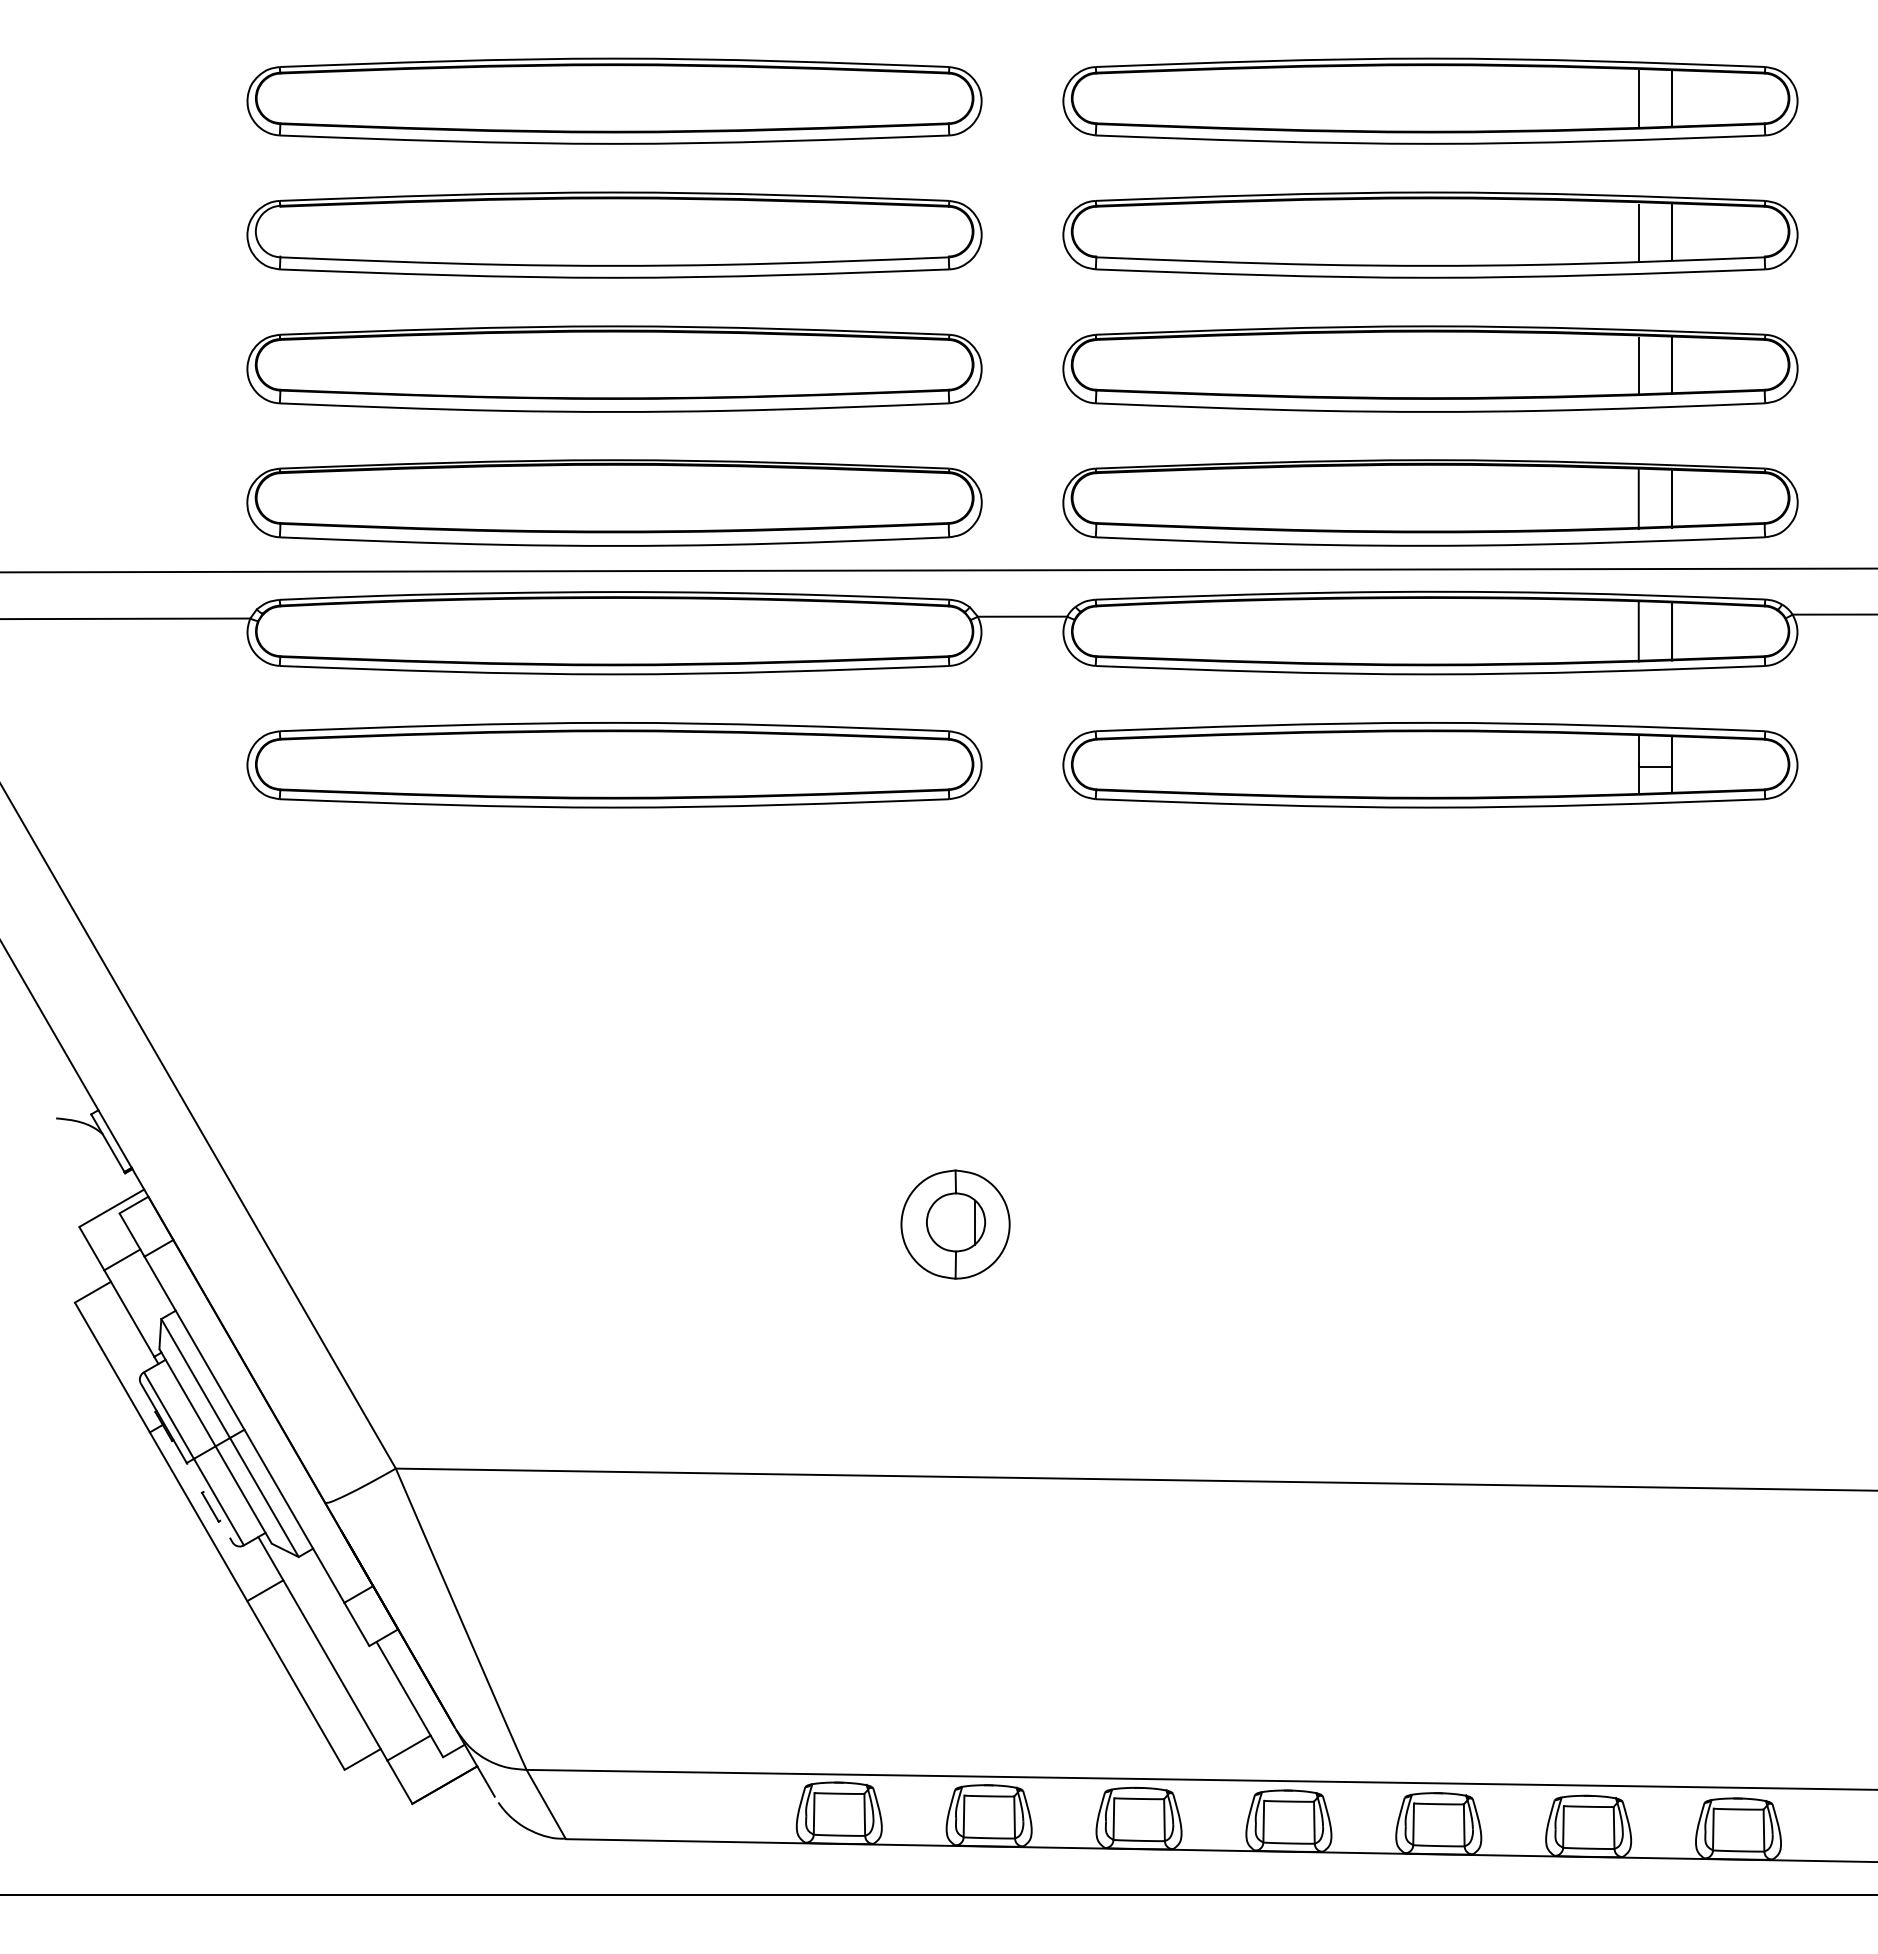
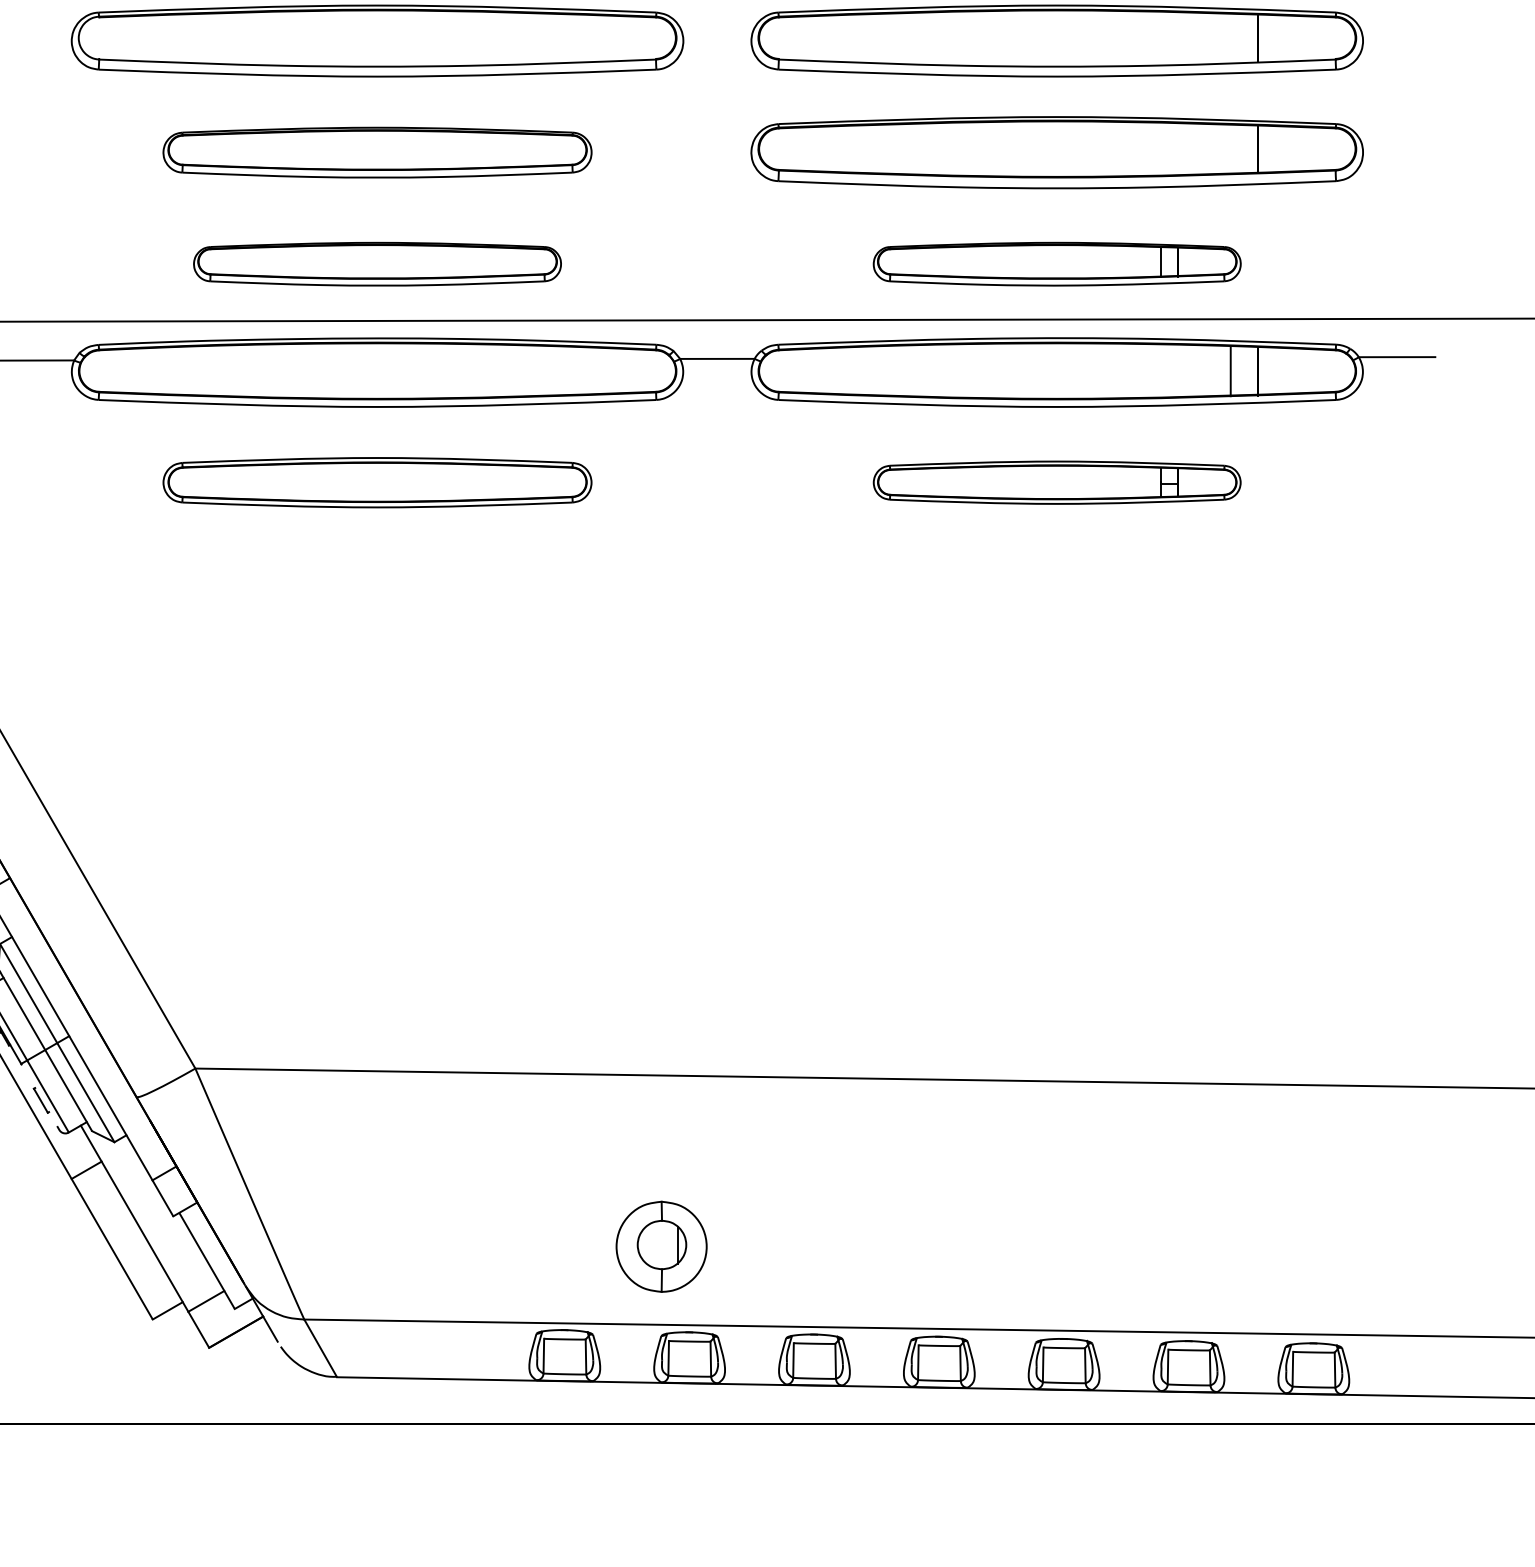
line: (1638, 232) -> (1230, 38), removed
line: (1638, 365) -> (1230, 149), removed
part: (614, 368) -> (377, 152), size x0.7
part: (614, 502) -> (377, 263), size x0.6
part: (1430, 502) -> (1057, 263), size x0.6
part: (614, 765) -> (377, 482), size x0.7
part: (1430, 765) -> (1057, 482), size x0.6
part: (955, 1224) -> (661, 1246), moved

